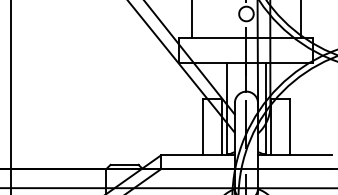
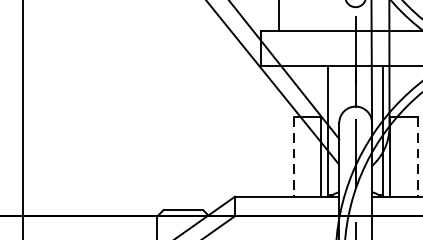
line: (202, 127) -> (293, 157), solid -> dashed
line: (290, 127) -> (417, 157), solid -> dashed

